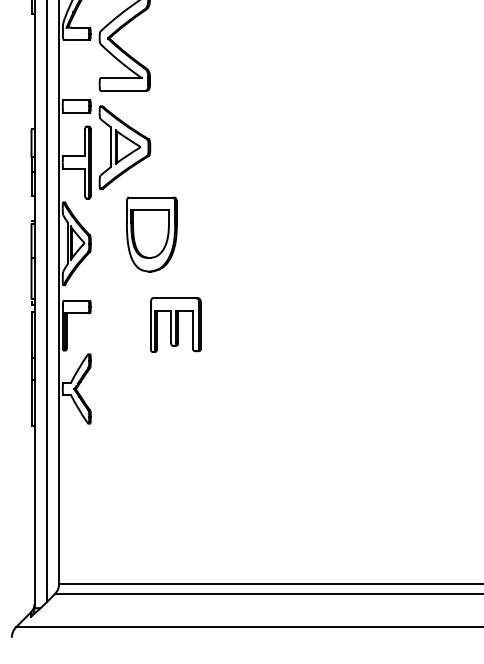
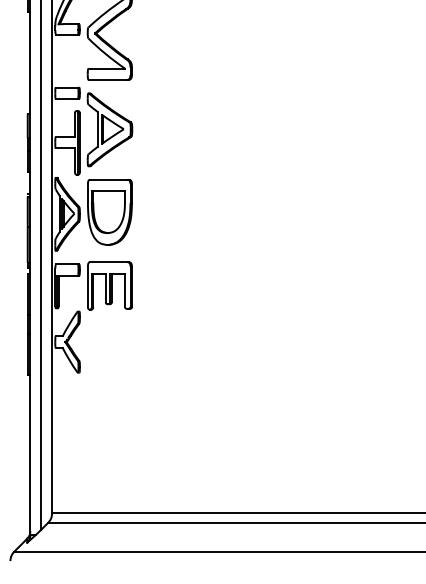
part: (151, 234) -> (109, 212), moved
part: (175, 324) -> (109, 285), moved

